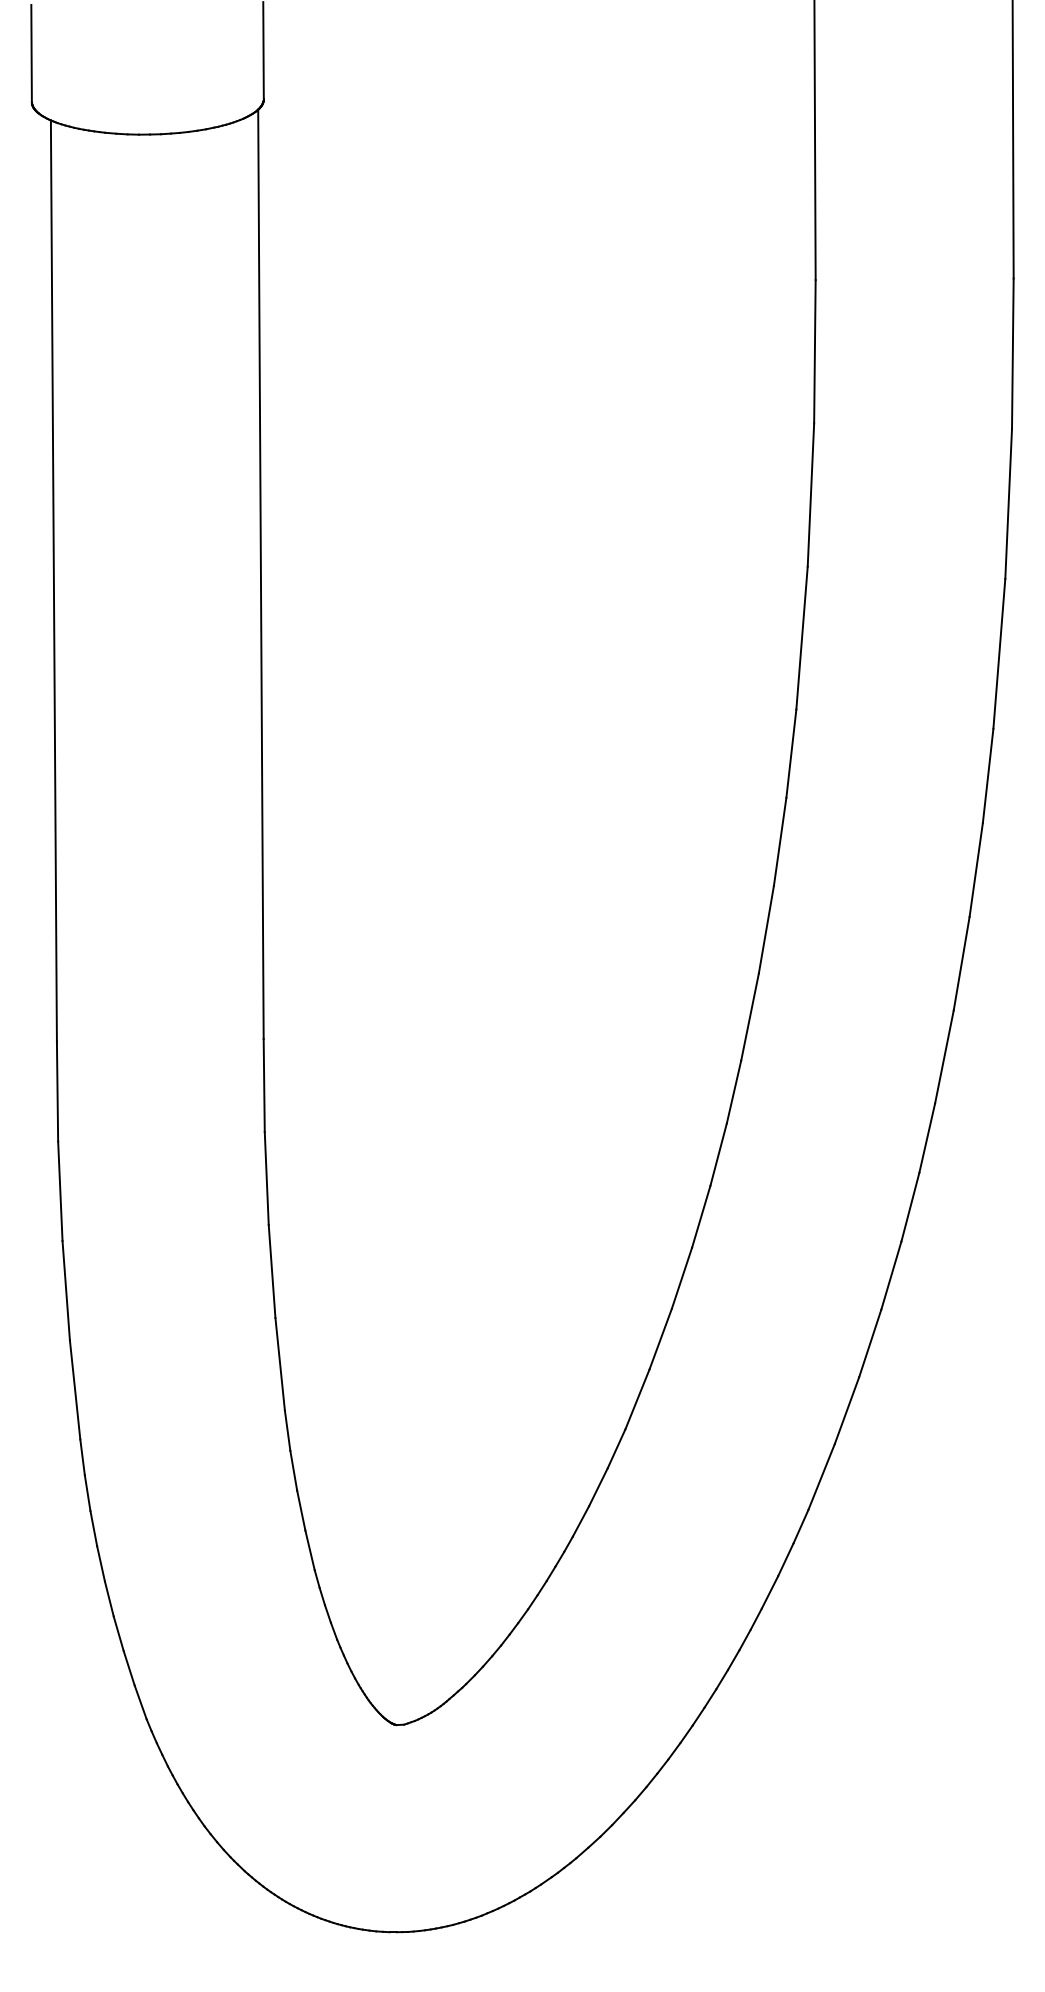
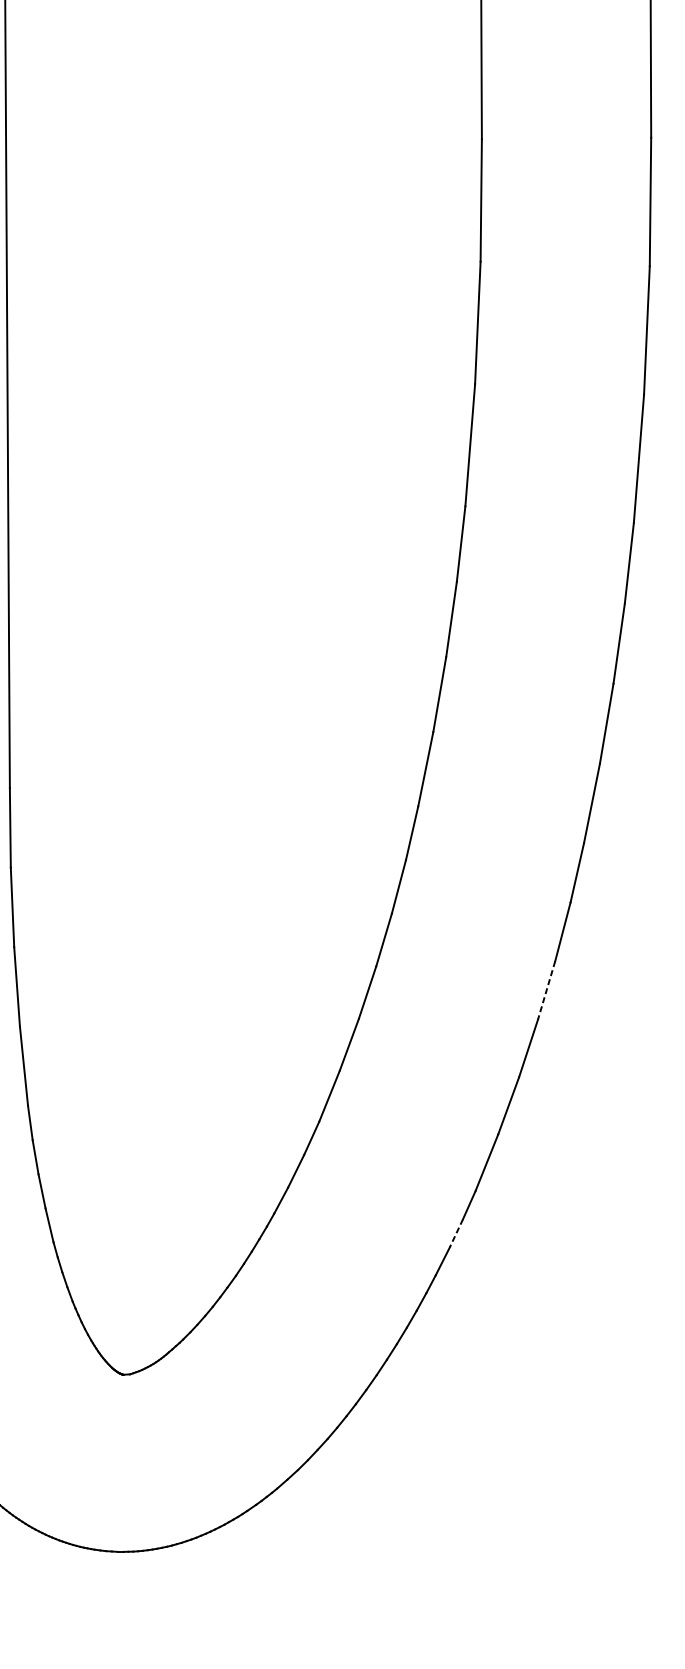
line: (891, 1275) -> (546, 990), solid -> dashed
line: (785, 1560) -> (456, 1234), solid -> dashed

